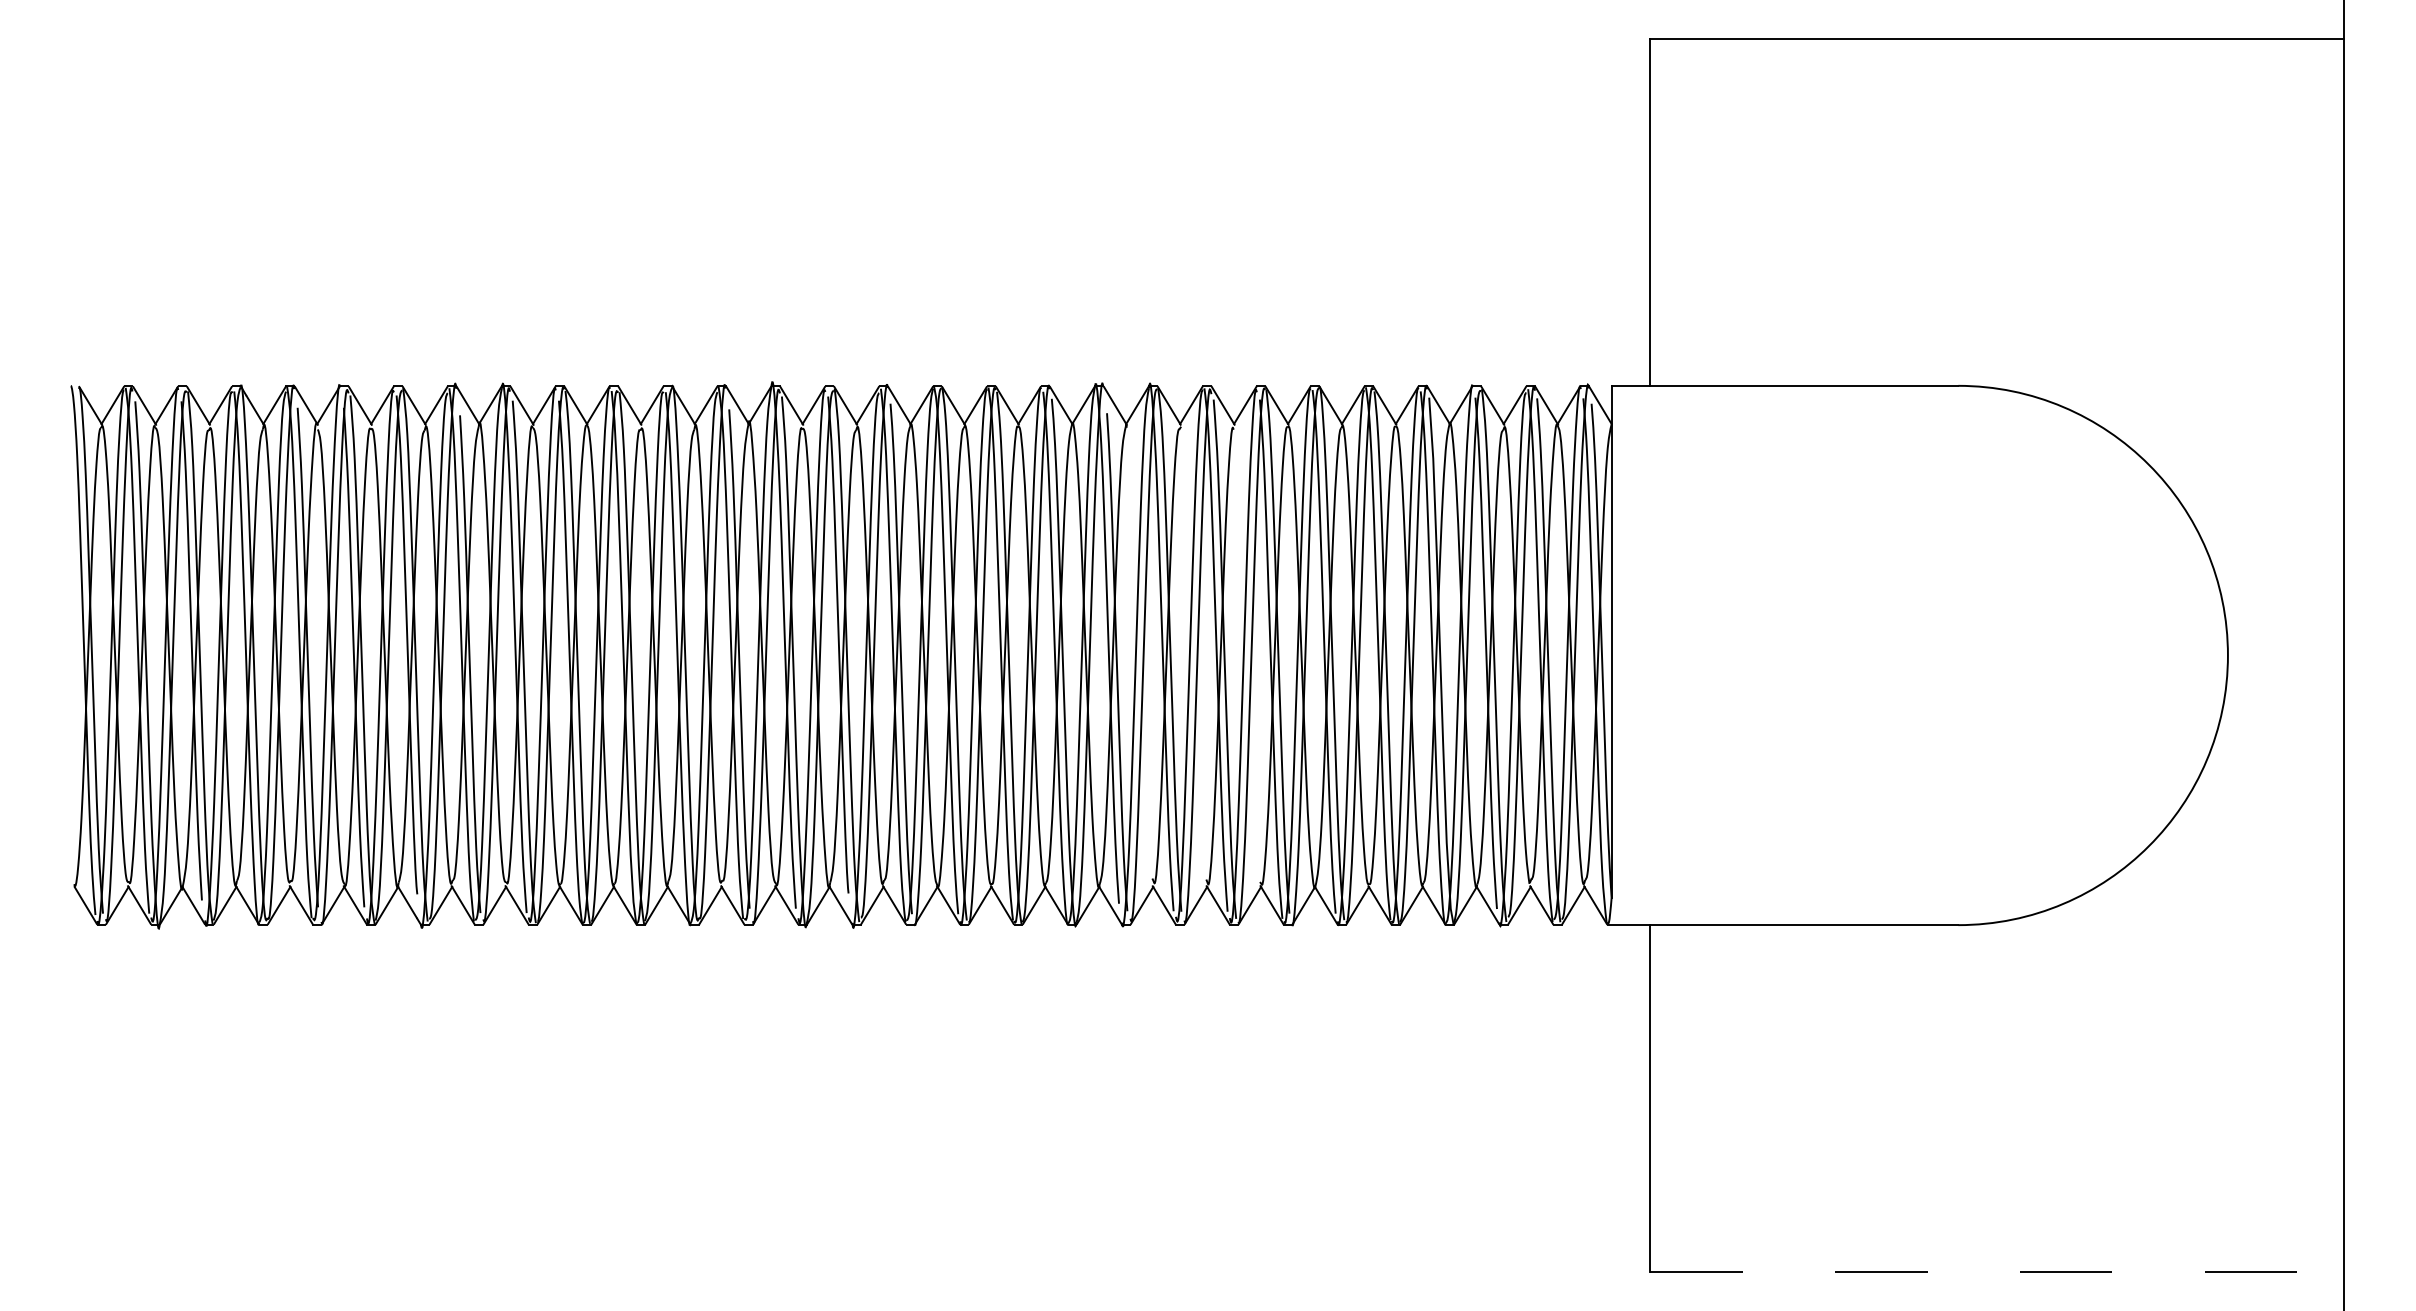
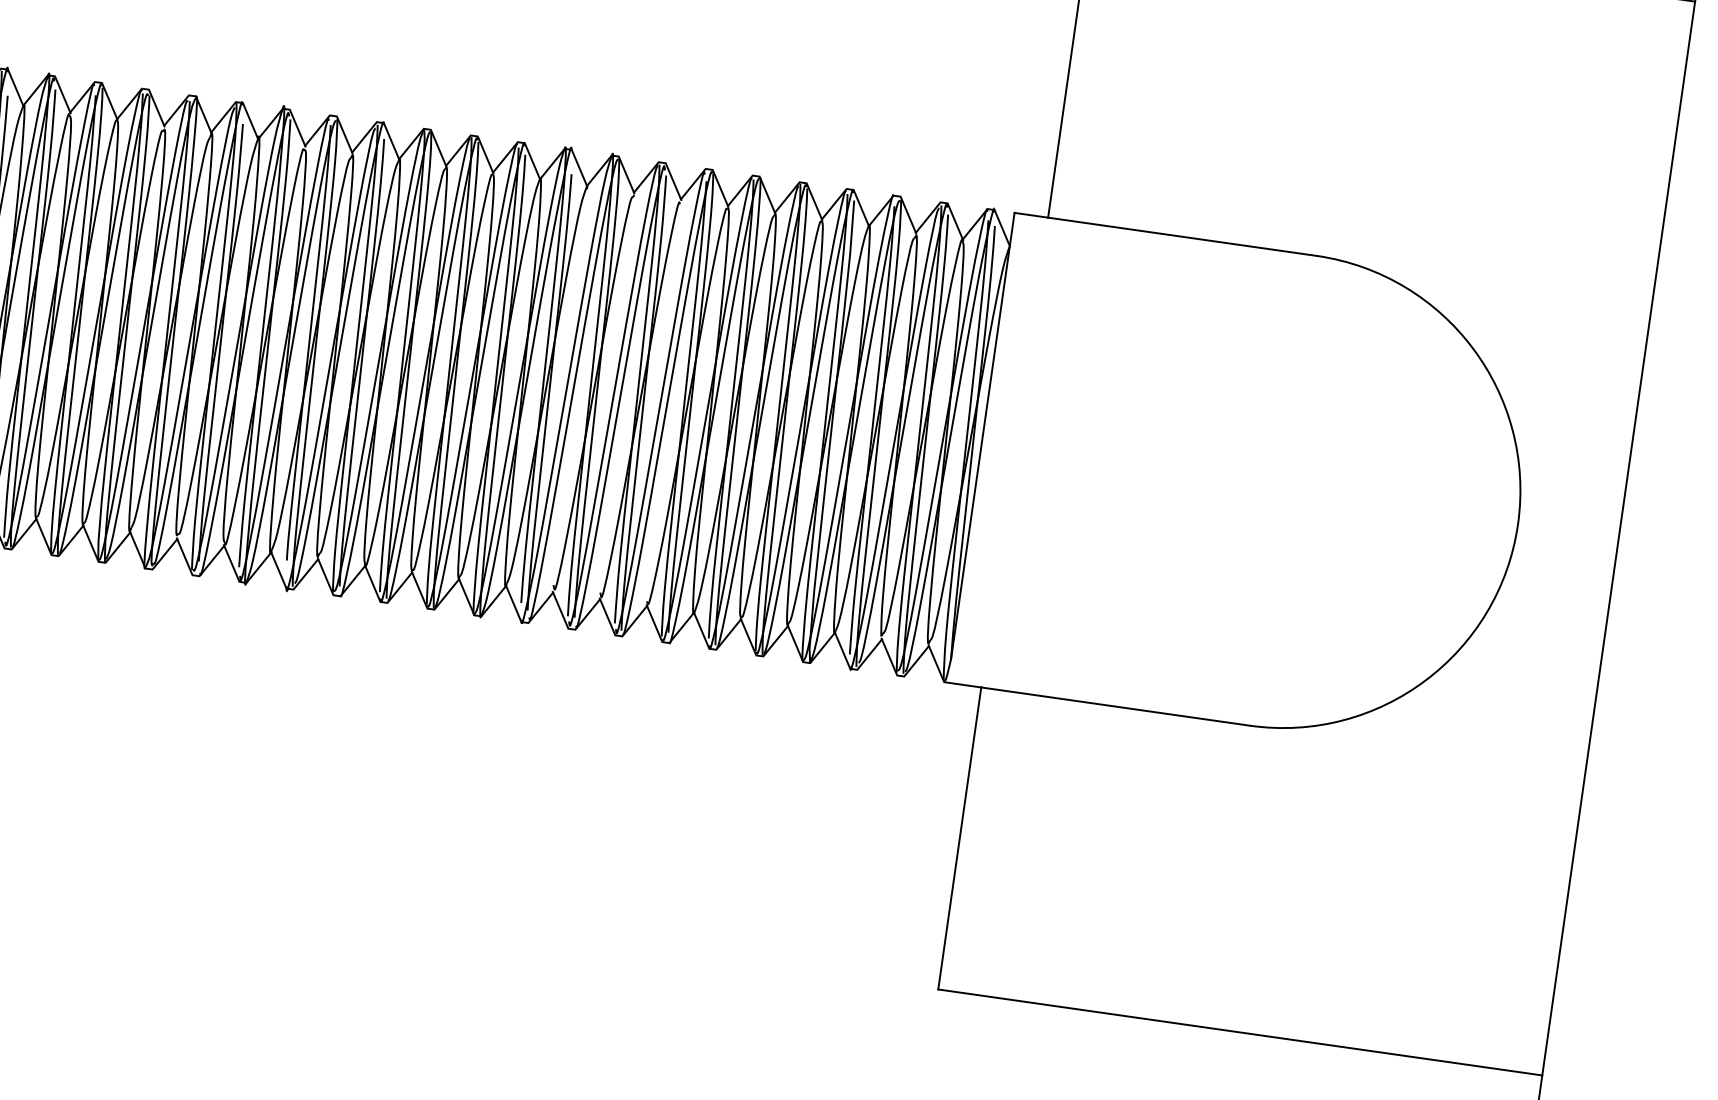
line: (1996, 1271) -> (1240, 1032), dashed -> solid

